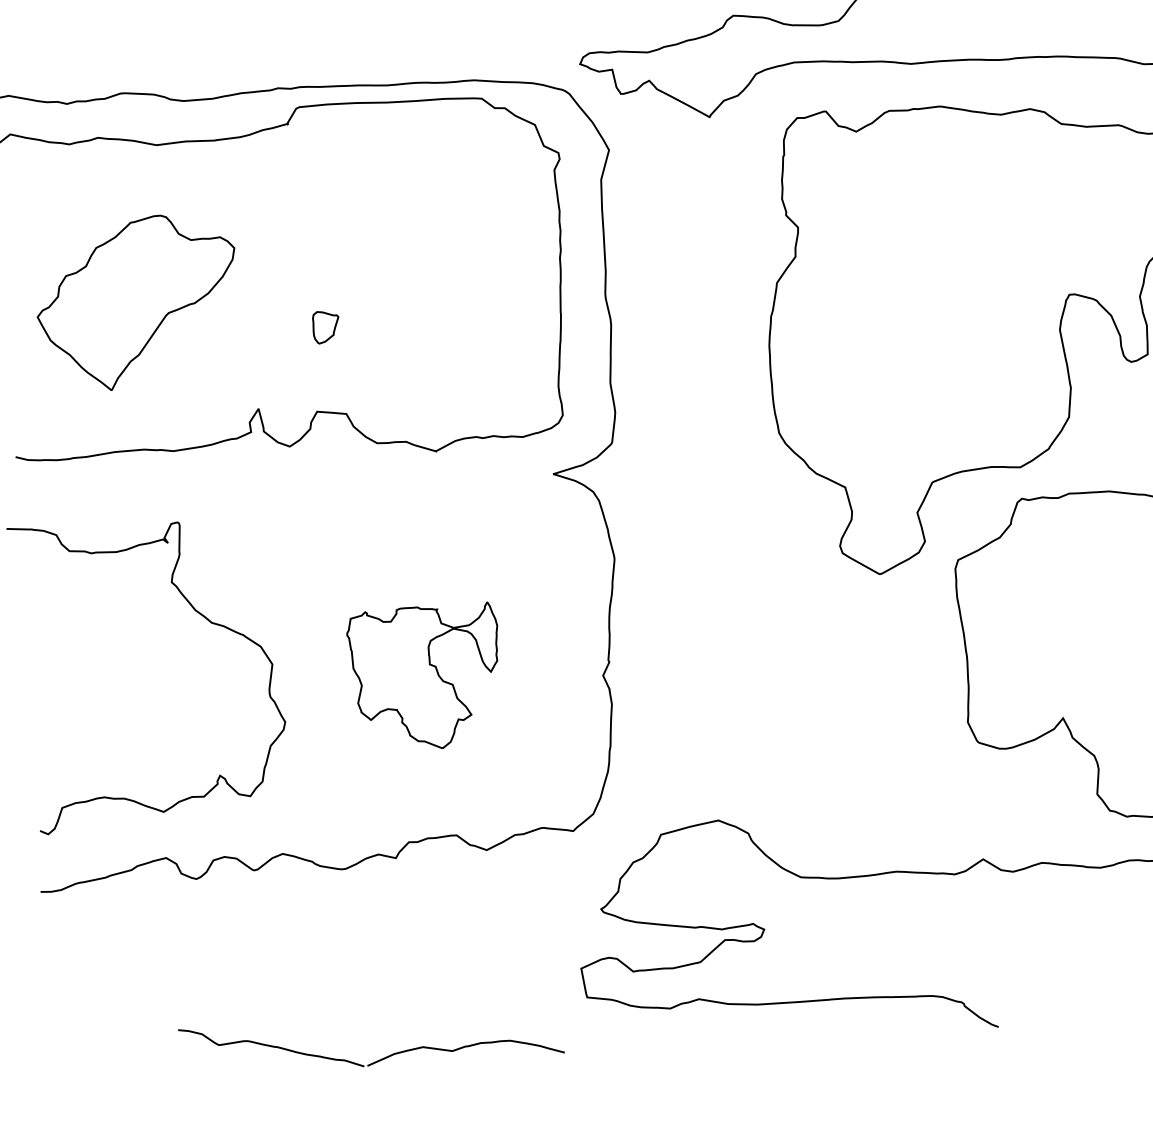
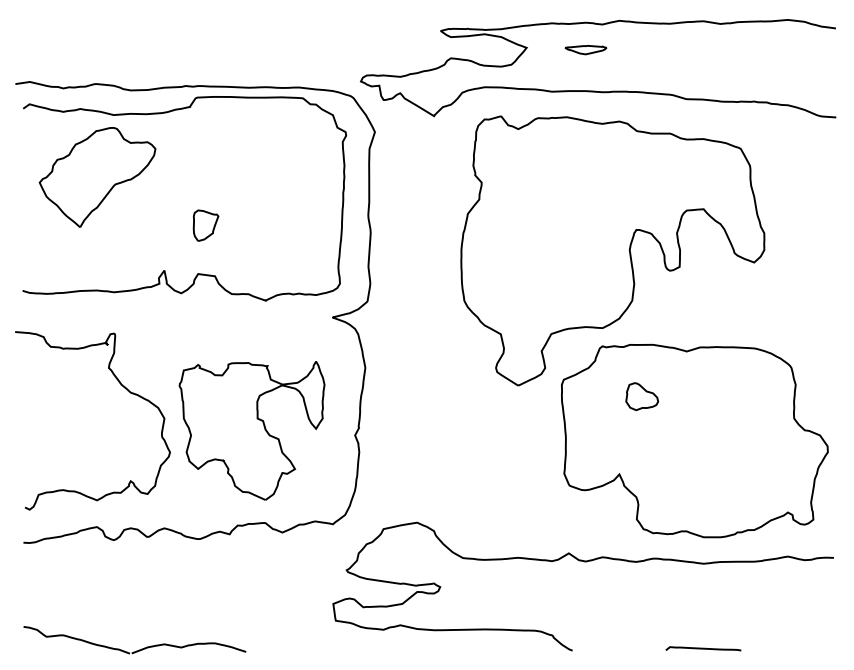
part: (136, 302) -> (97, 177), moved
part: (325, 327) -> (205, 225), size x1.67
part: (1095, 581) -> (642, 396), added
part: (423, 676) -> (251, 430), size x1.67
part: (375, 1060) -> (136, 650), moved

